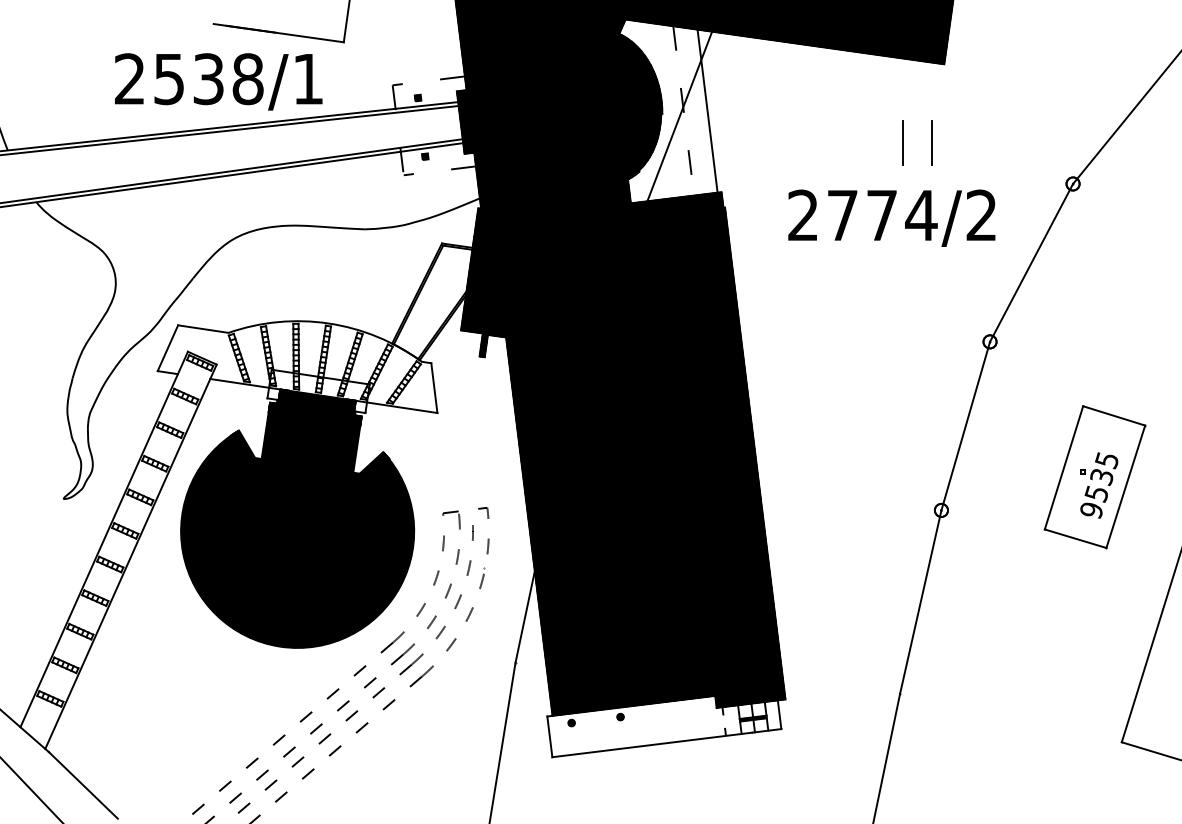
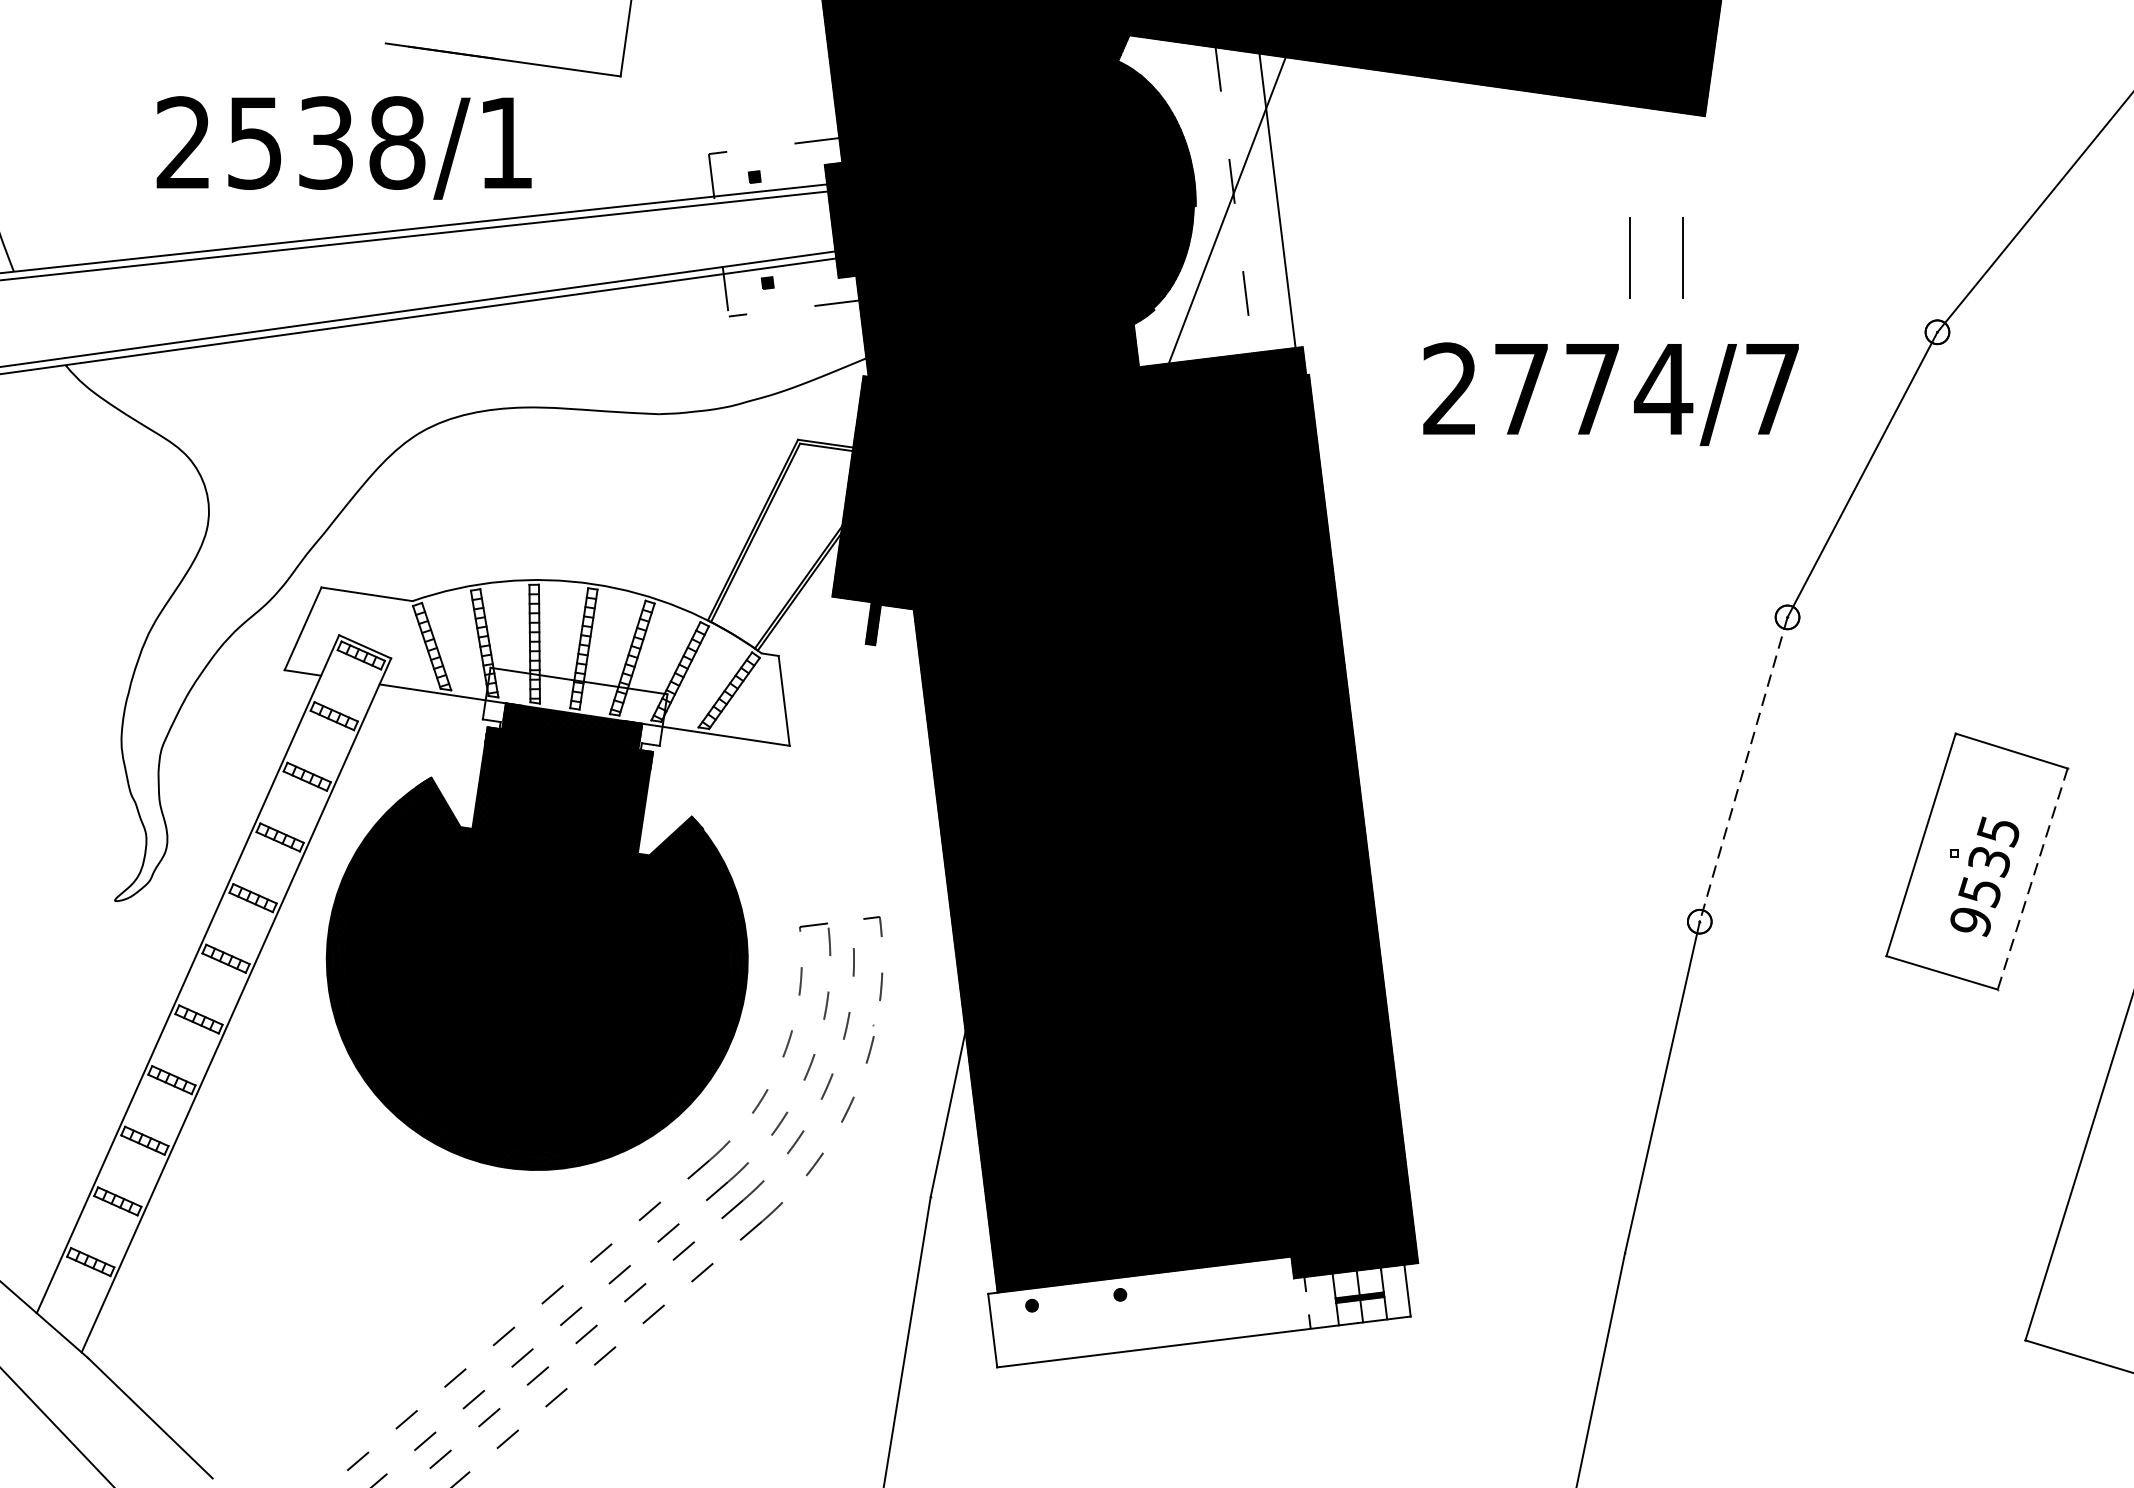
text: (218, 81) -> (343, 147), moved
text: (981, 214) -> (1772, 387), 2774/2 -> 2774/7
line: (965, 426) -> (1743, 770), solid -> dashed
line: (1125, 487) -> (2032, 880), solid -> dashed

